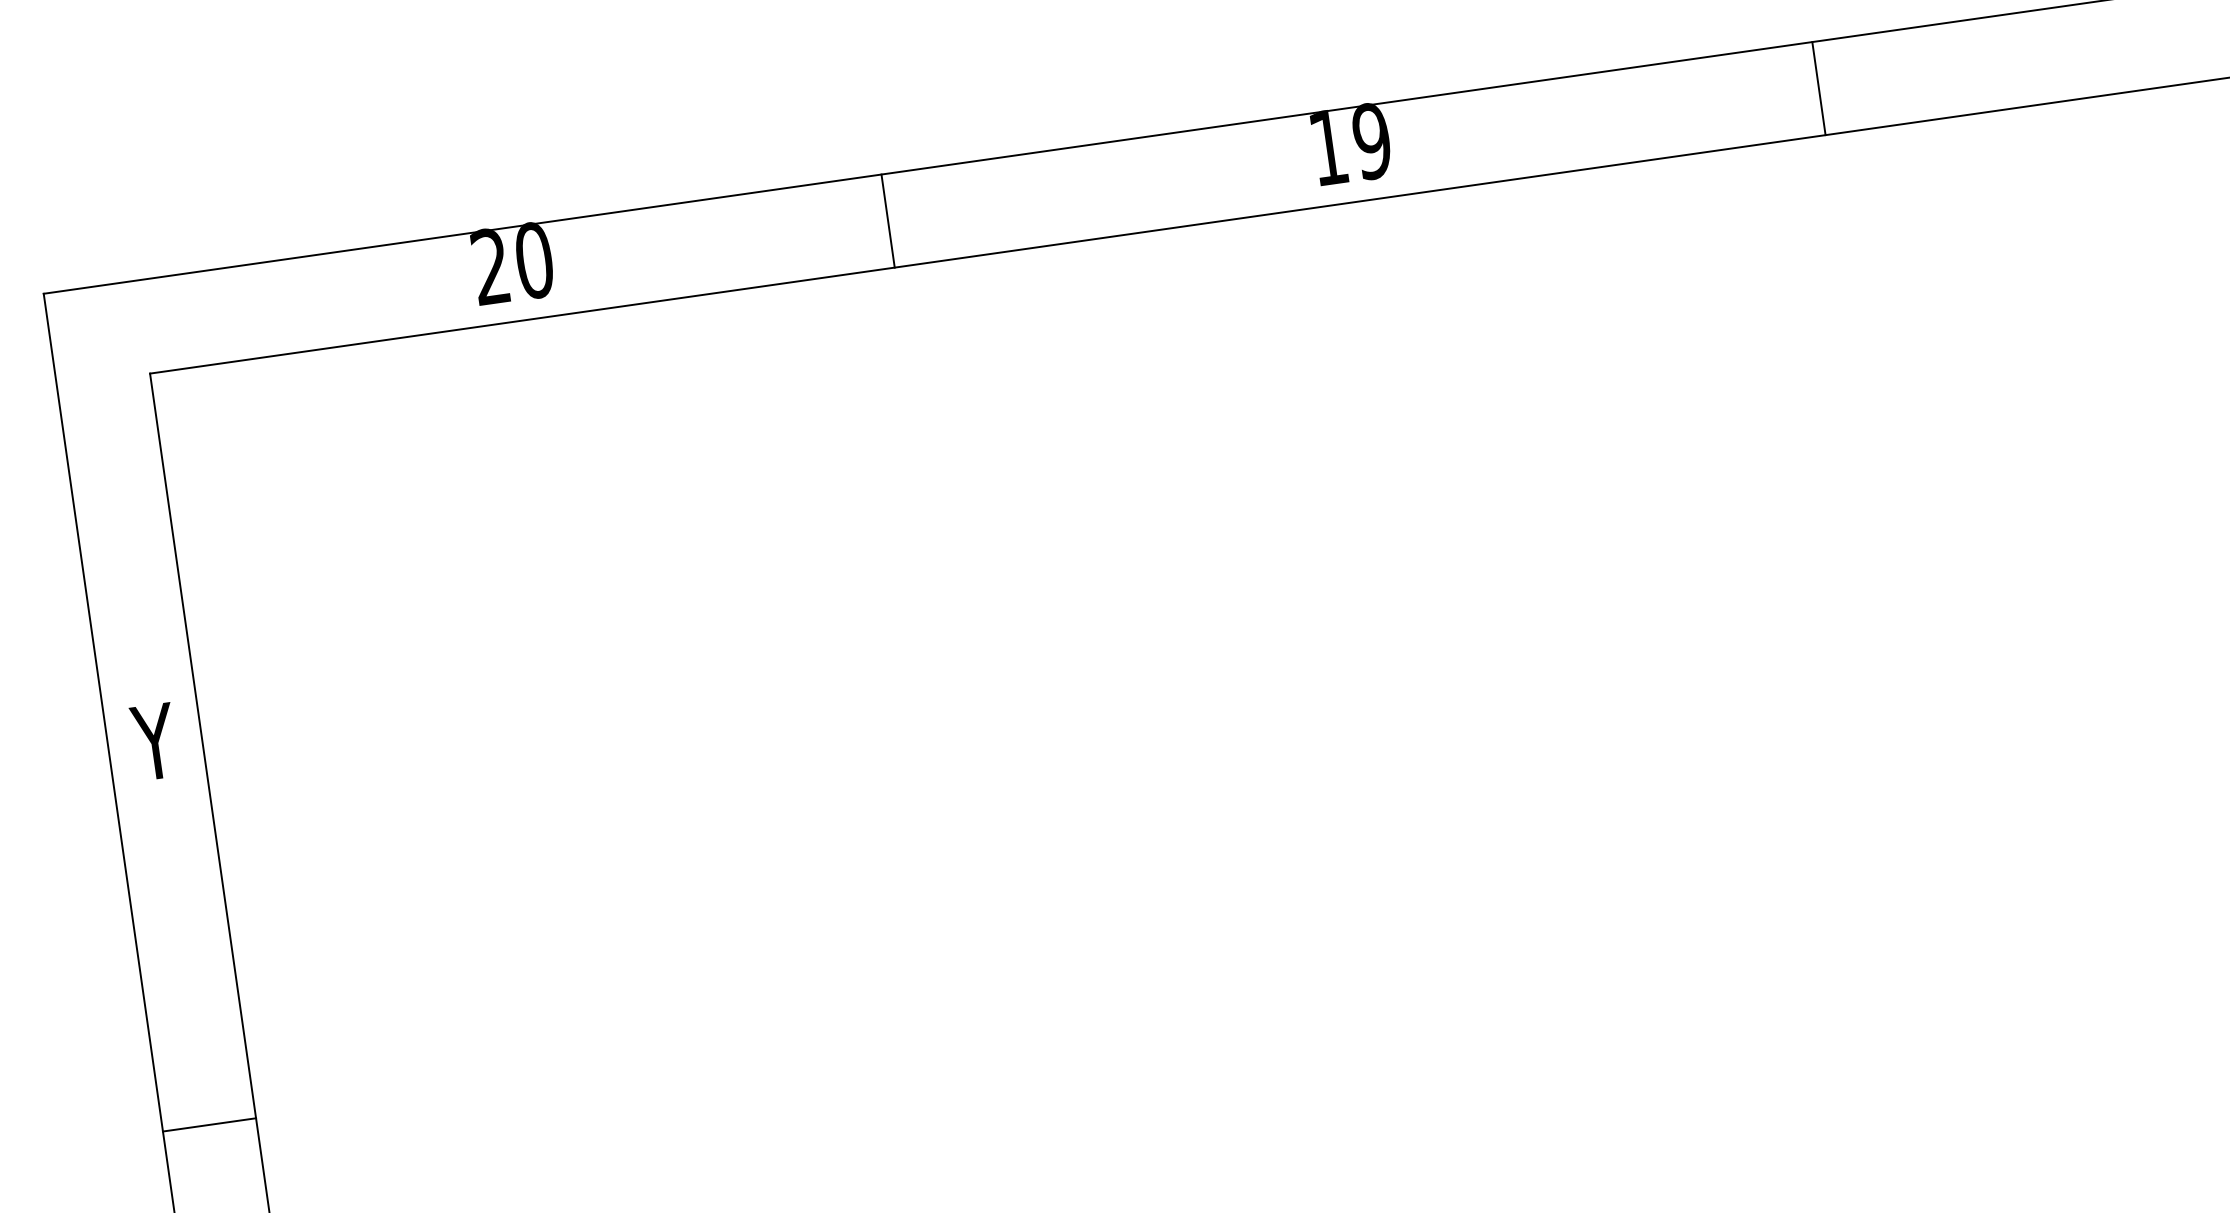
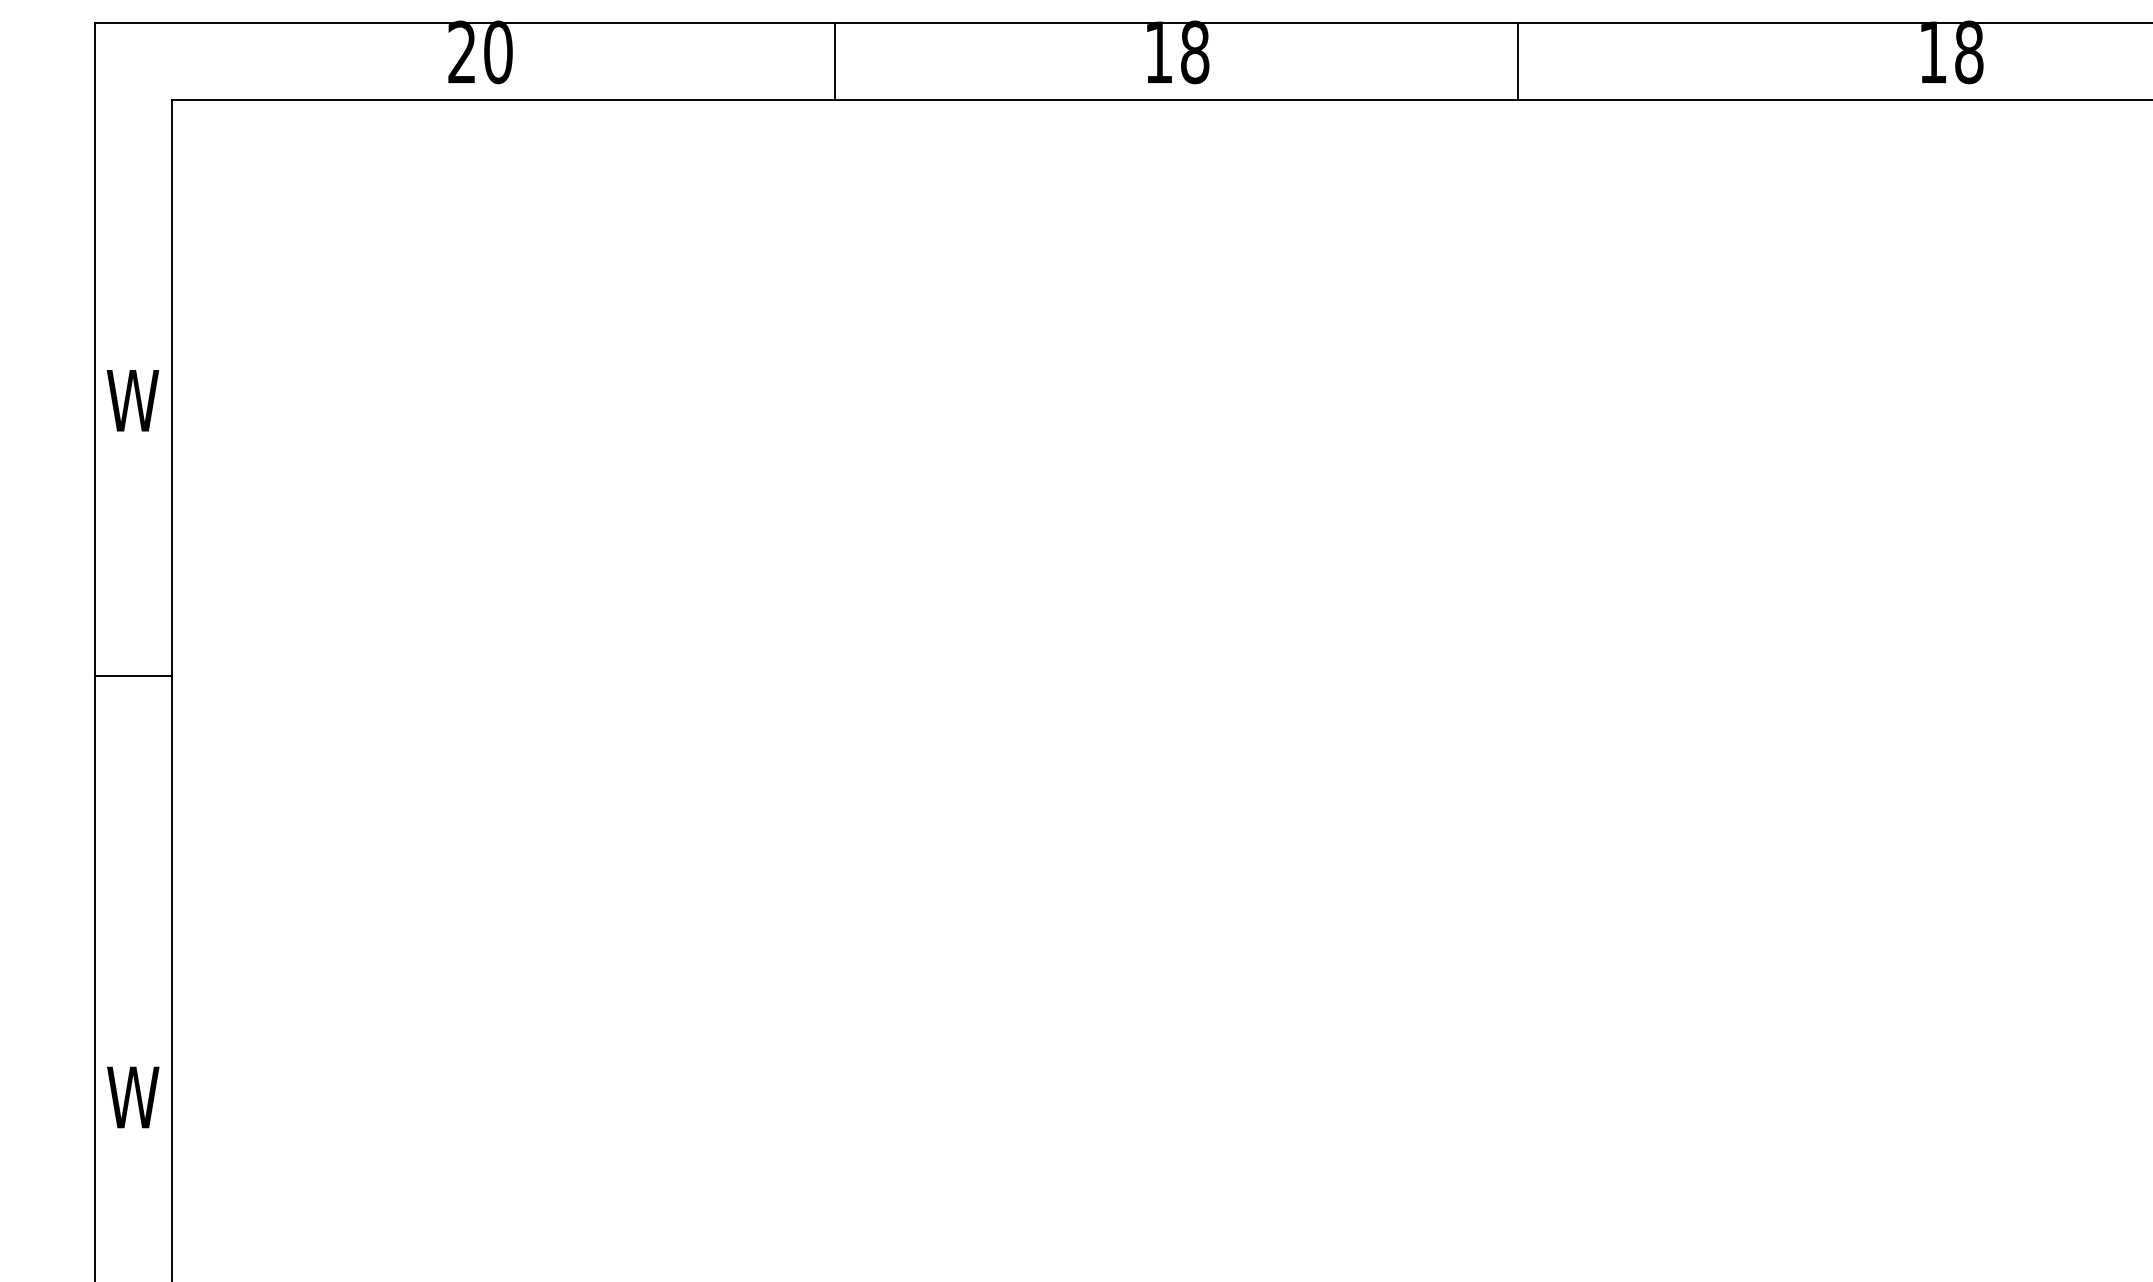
line: (1819, 88) -> (1518, 61), moved
text: (1371, 141) -> (1194, 52), 19 -> 18
line: (888, 221) -> (835, 61), moved
text: (154, 741) -> (132, 400), Y -> W
line: (208, 1125) -> (132, 676), moved

